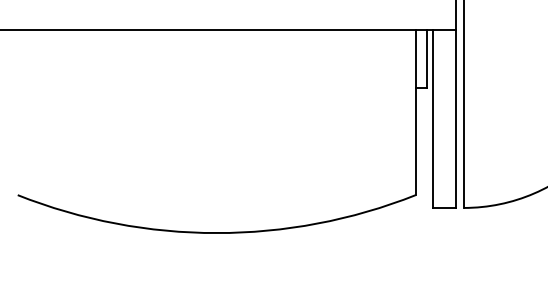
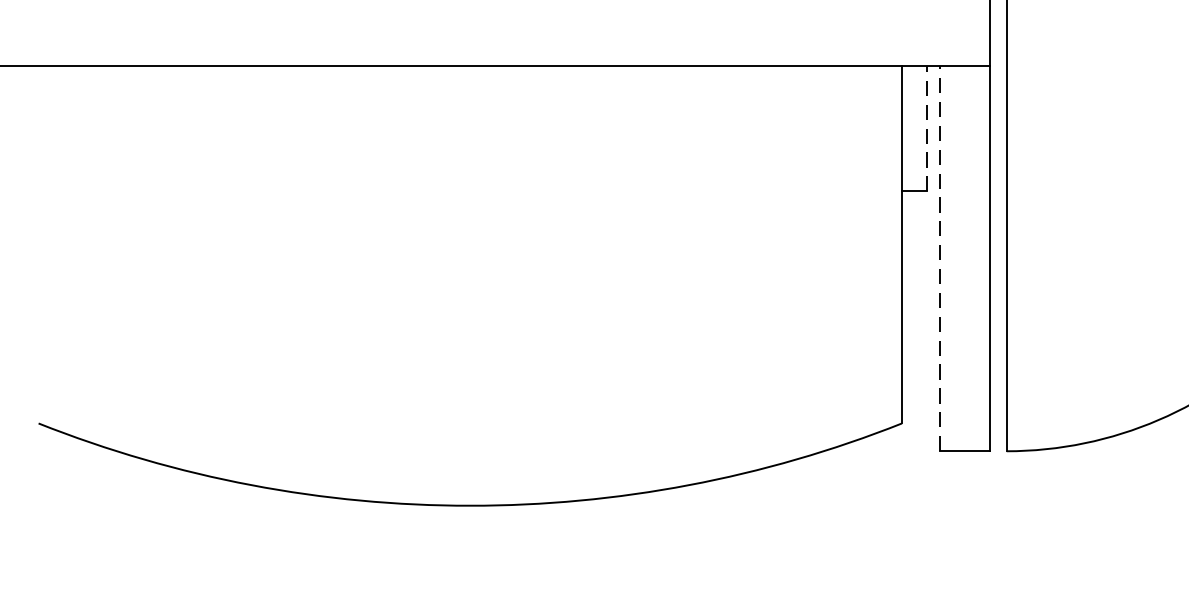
line: (427, 59) -> (927, 129), solid -> dashed
line: (433, 119) -> (940, 259), solid -> dashed

